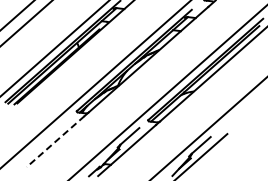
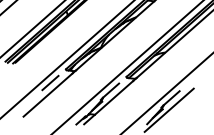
line: (58, 127) -> (50, 83), added
line: (55, 141) -> (47, 94), dashed -> solid

